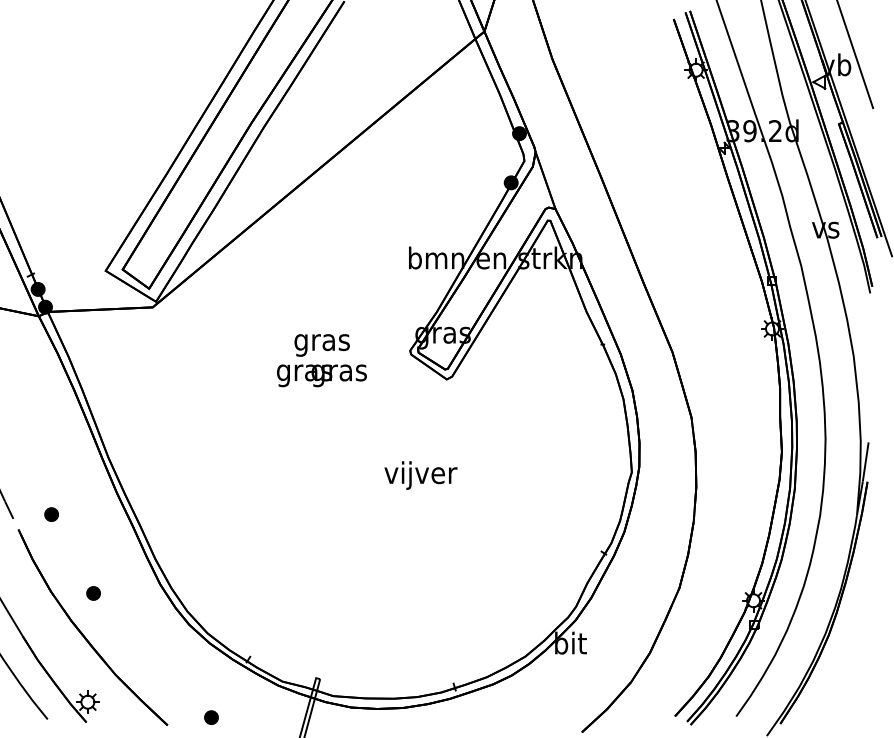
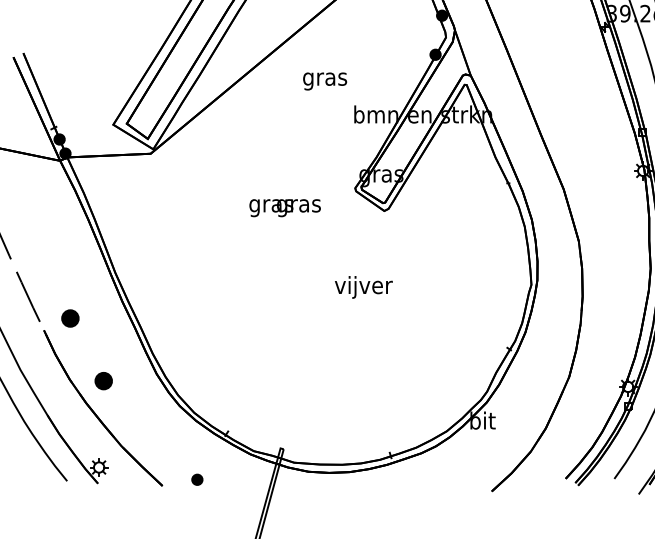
text: (321, 345) -> (324, 81), moved
part: (51, 514) -> (70, 318), size x1.6
part: (93, 593) -> (103, 381), size x1.6

